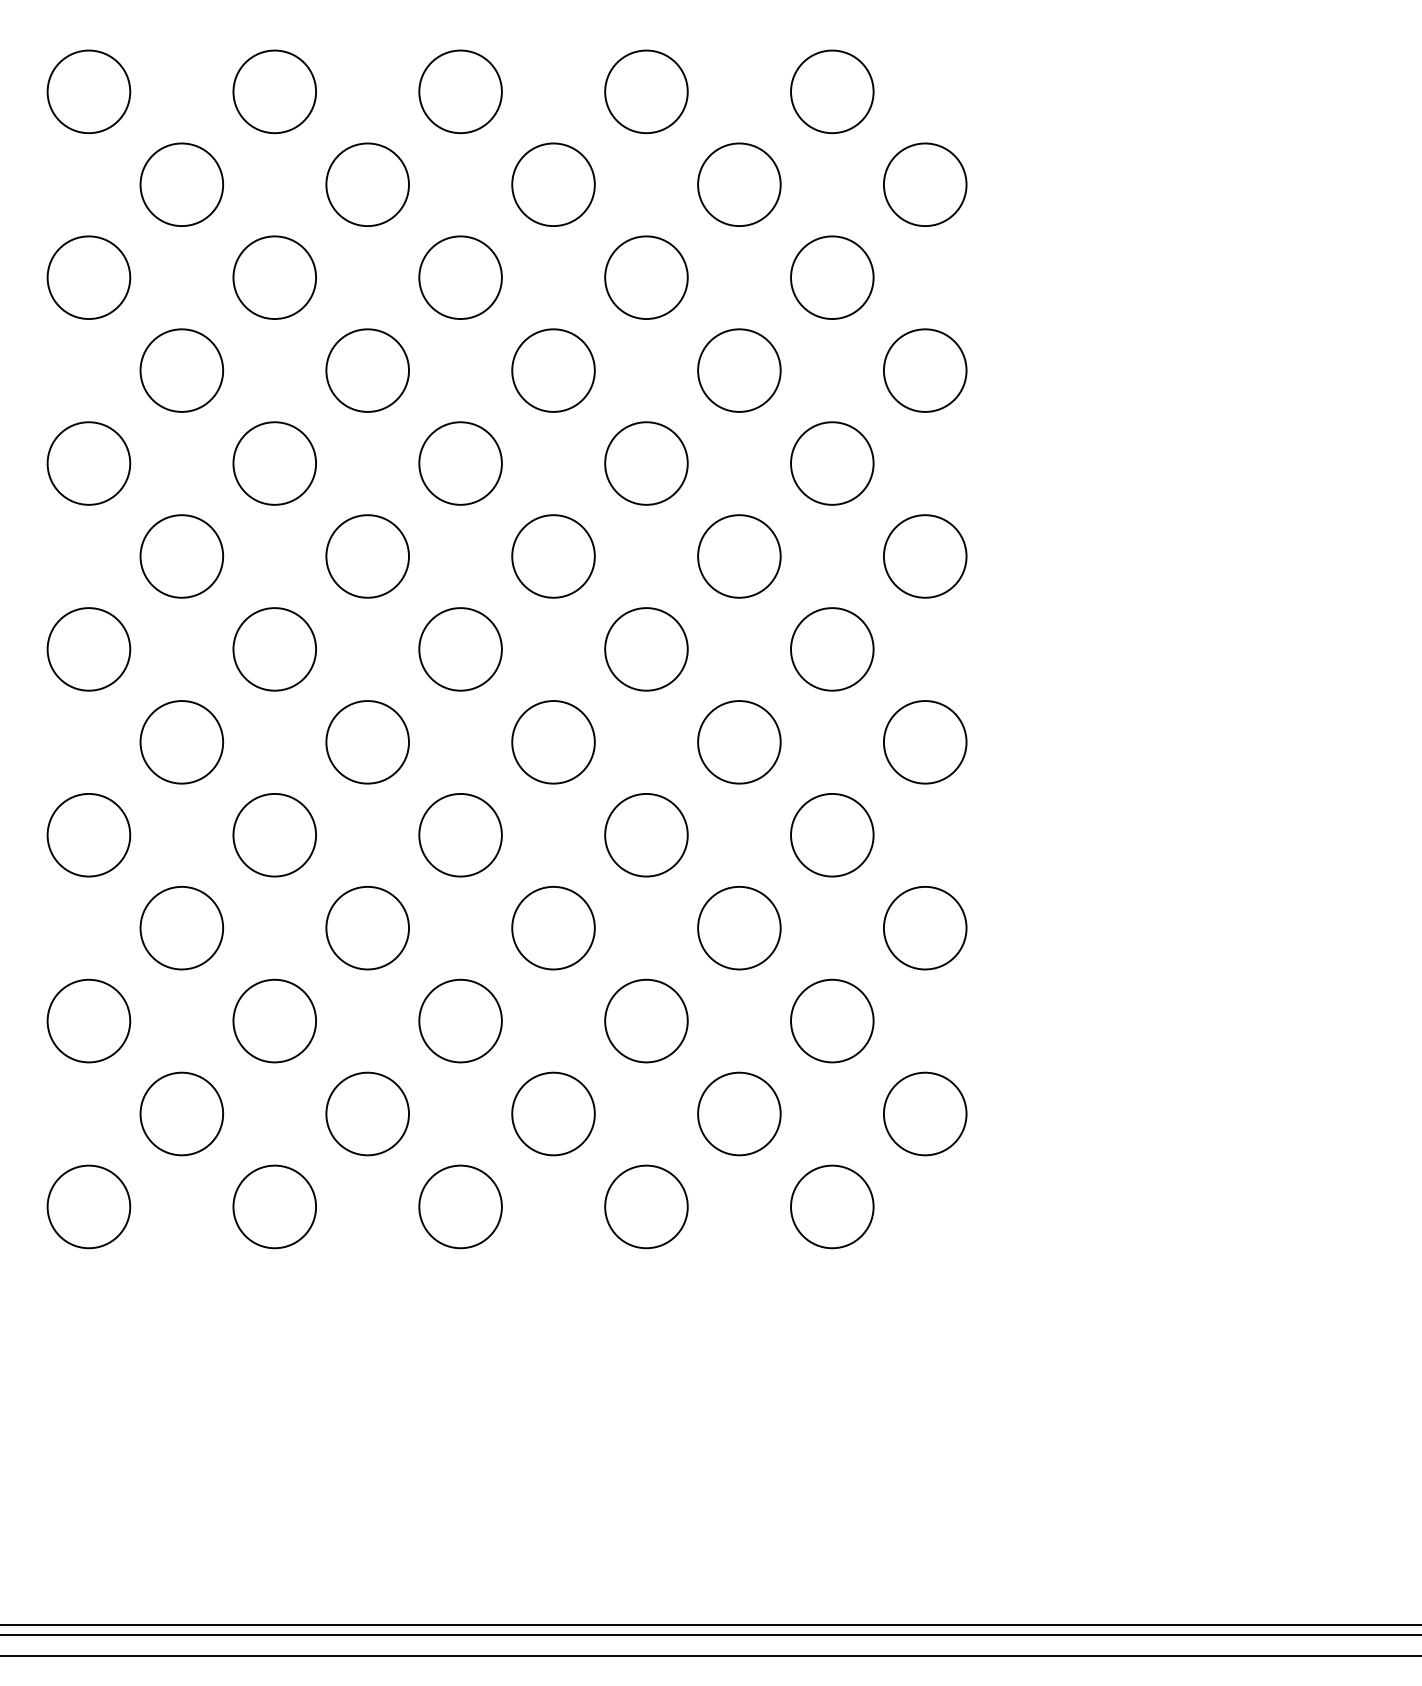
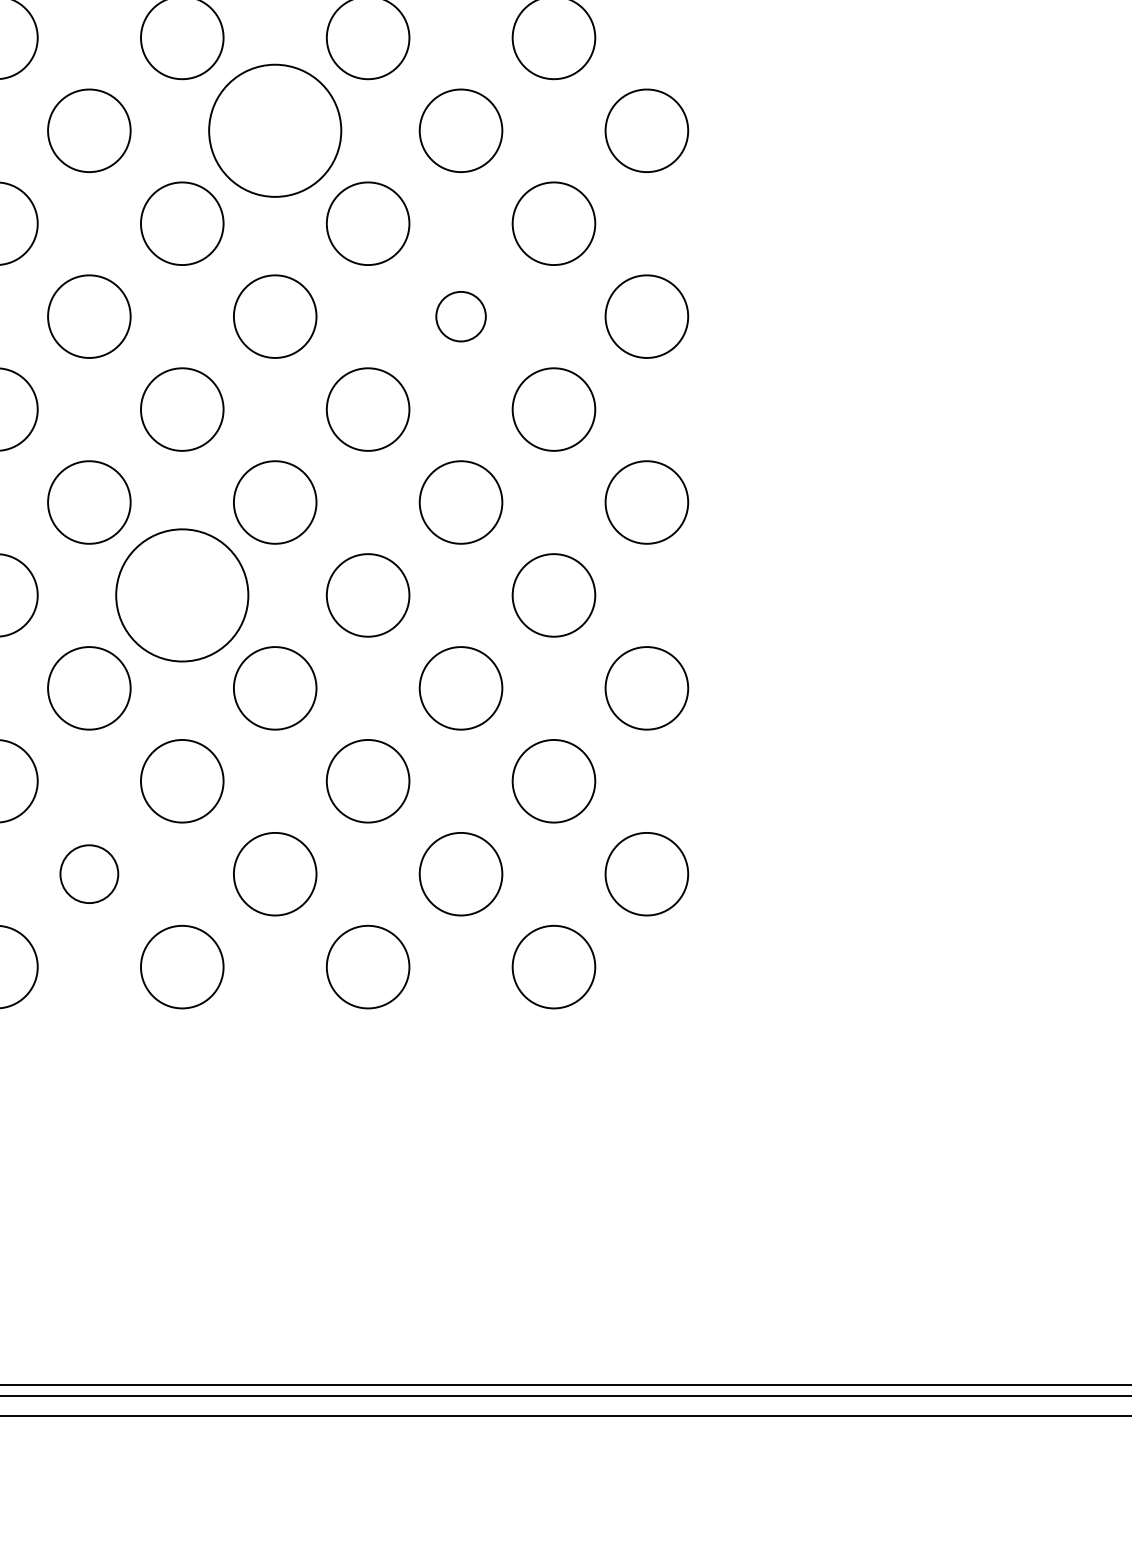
circle: (553, 370) -> (275, 130), size x1.6
circle: (739, 556) -> (461, 316), size x0.6
circle: (460, 834) -> (182, 594), size x1.6
circle: (367, 1113) -> (89, 873), size x0.7

